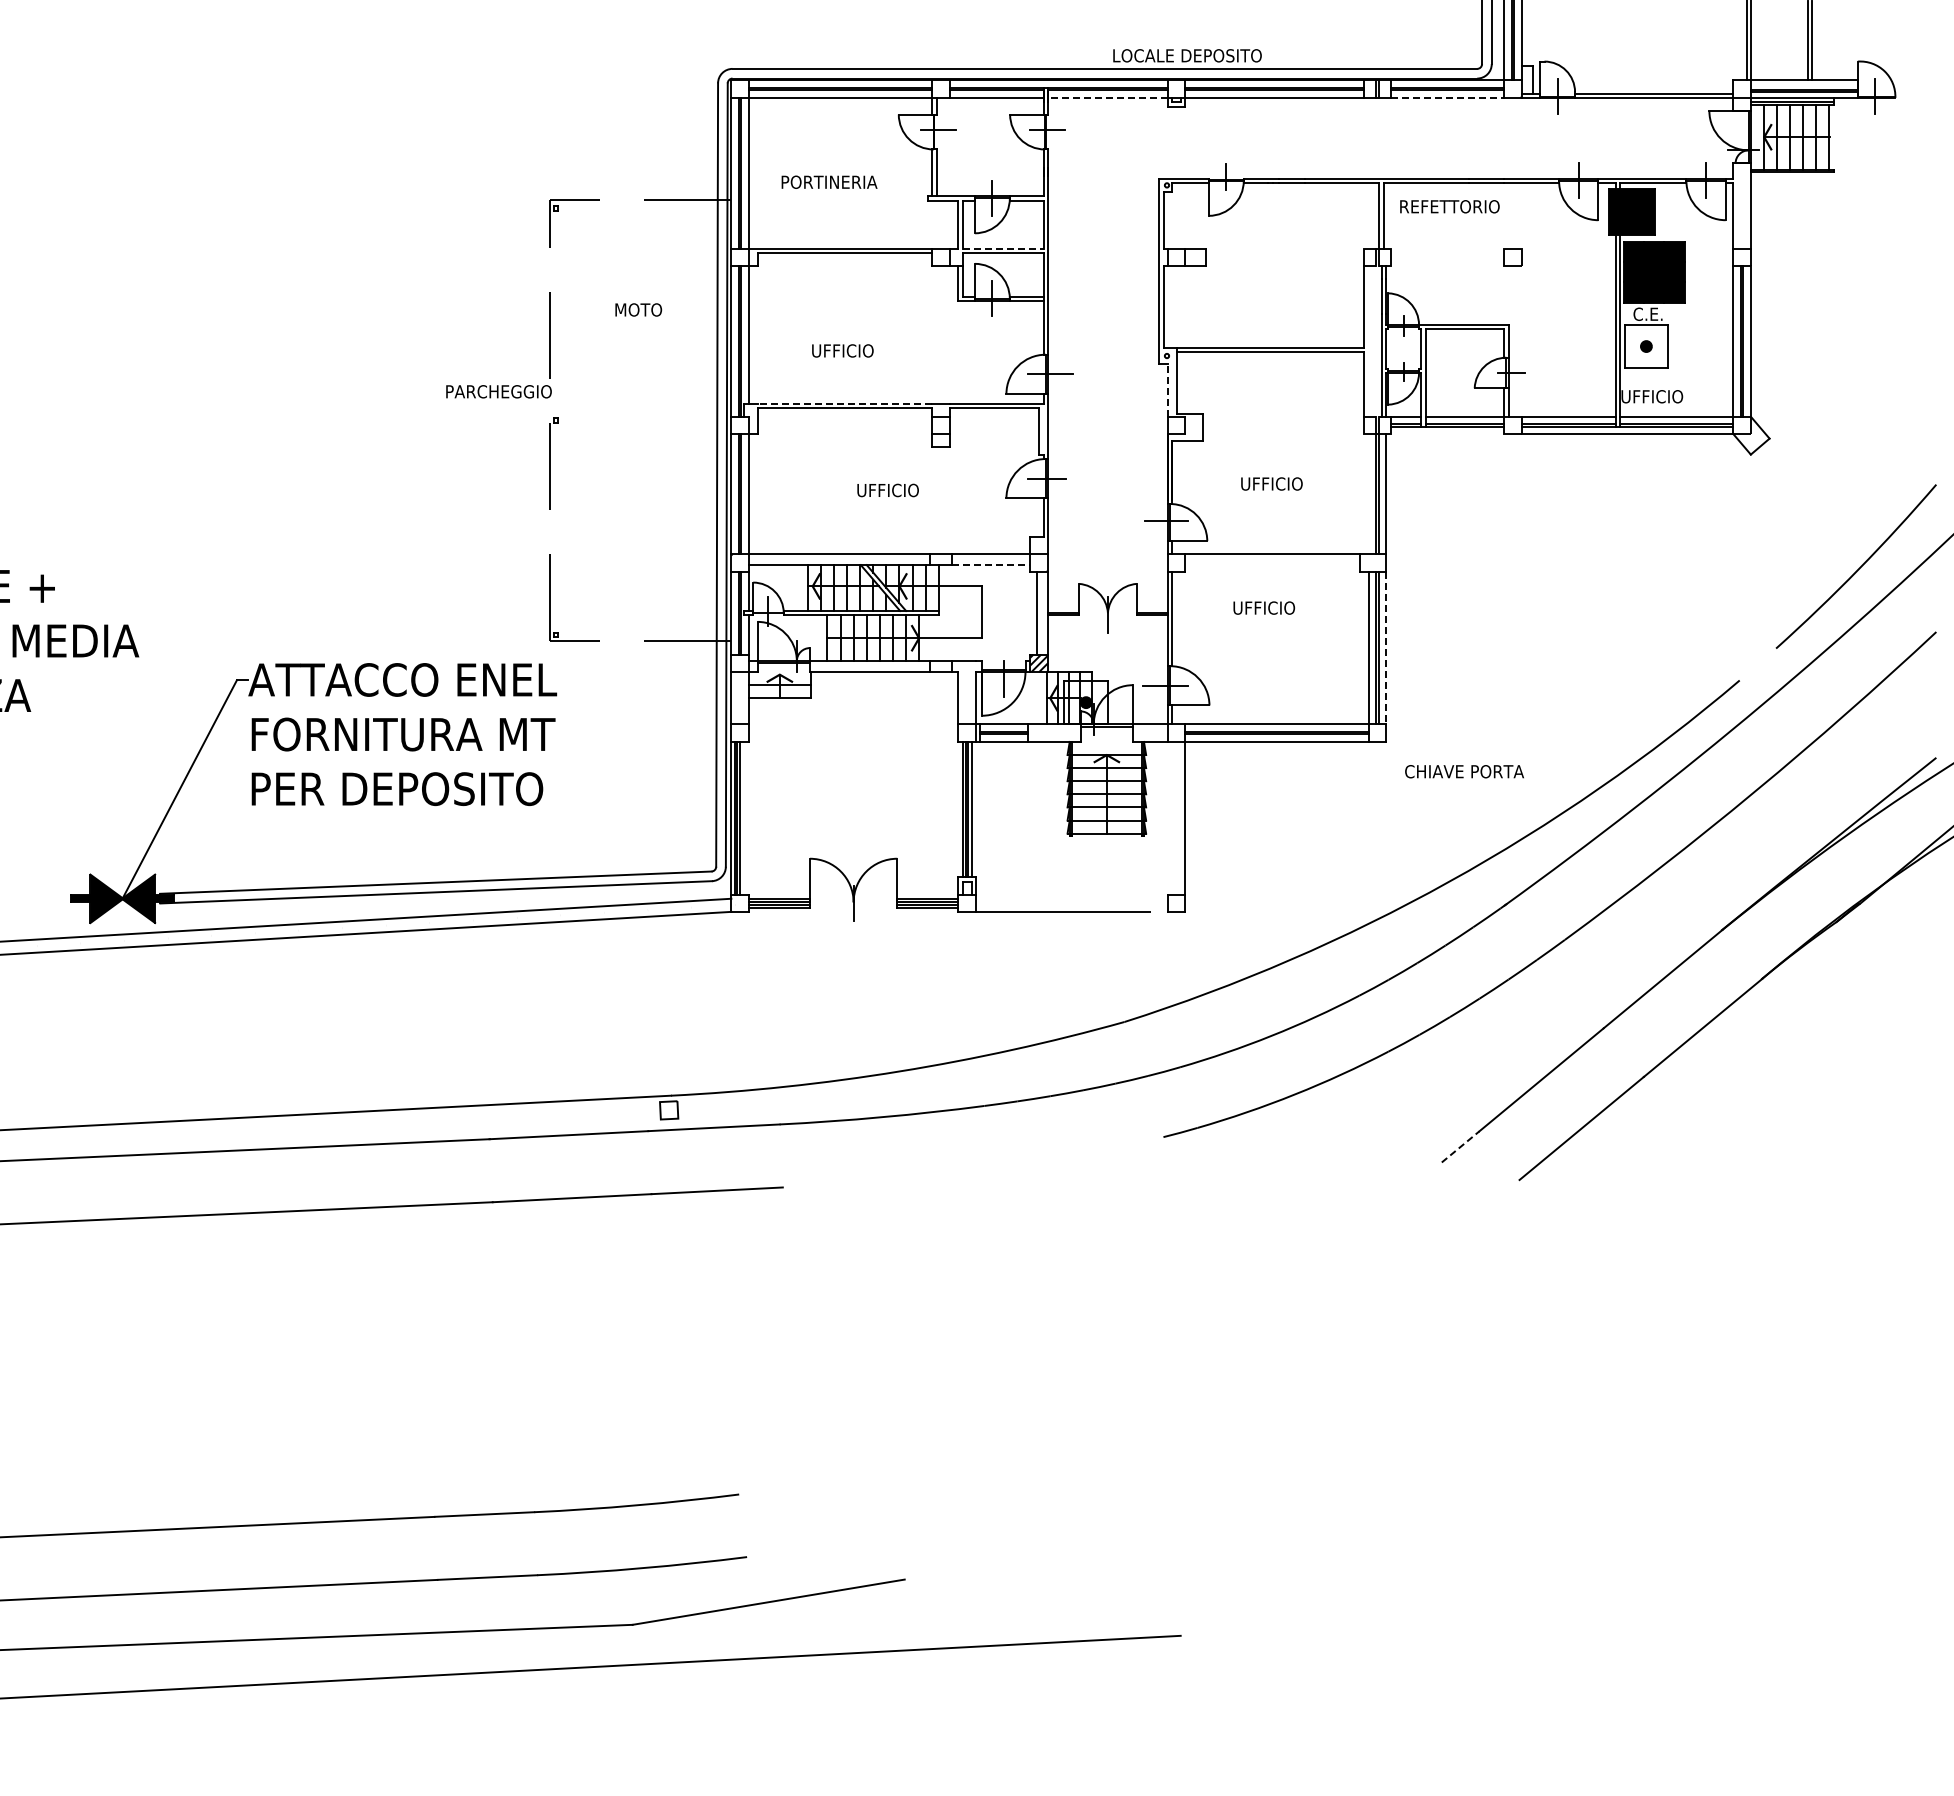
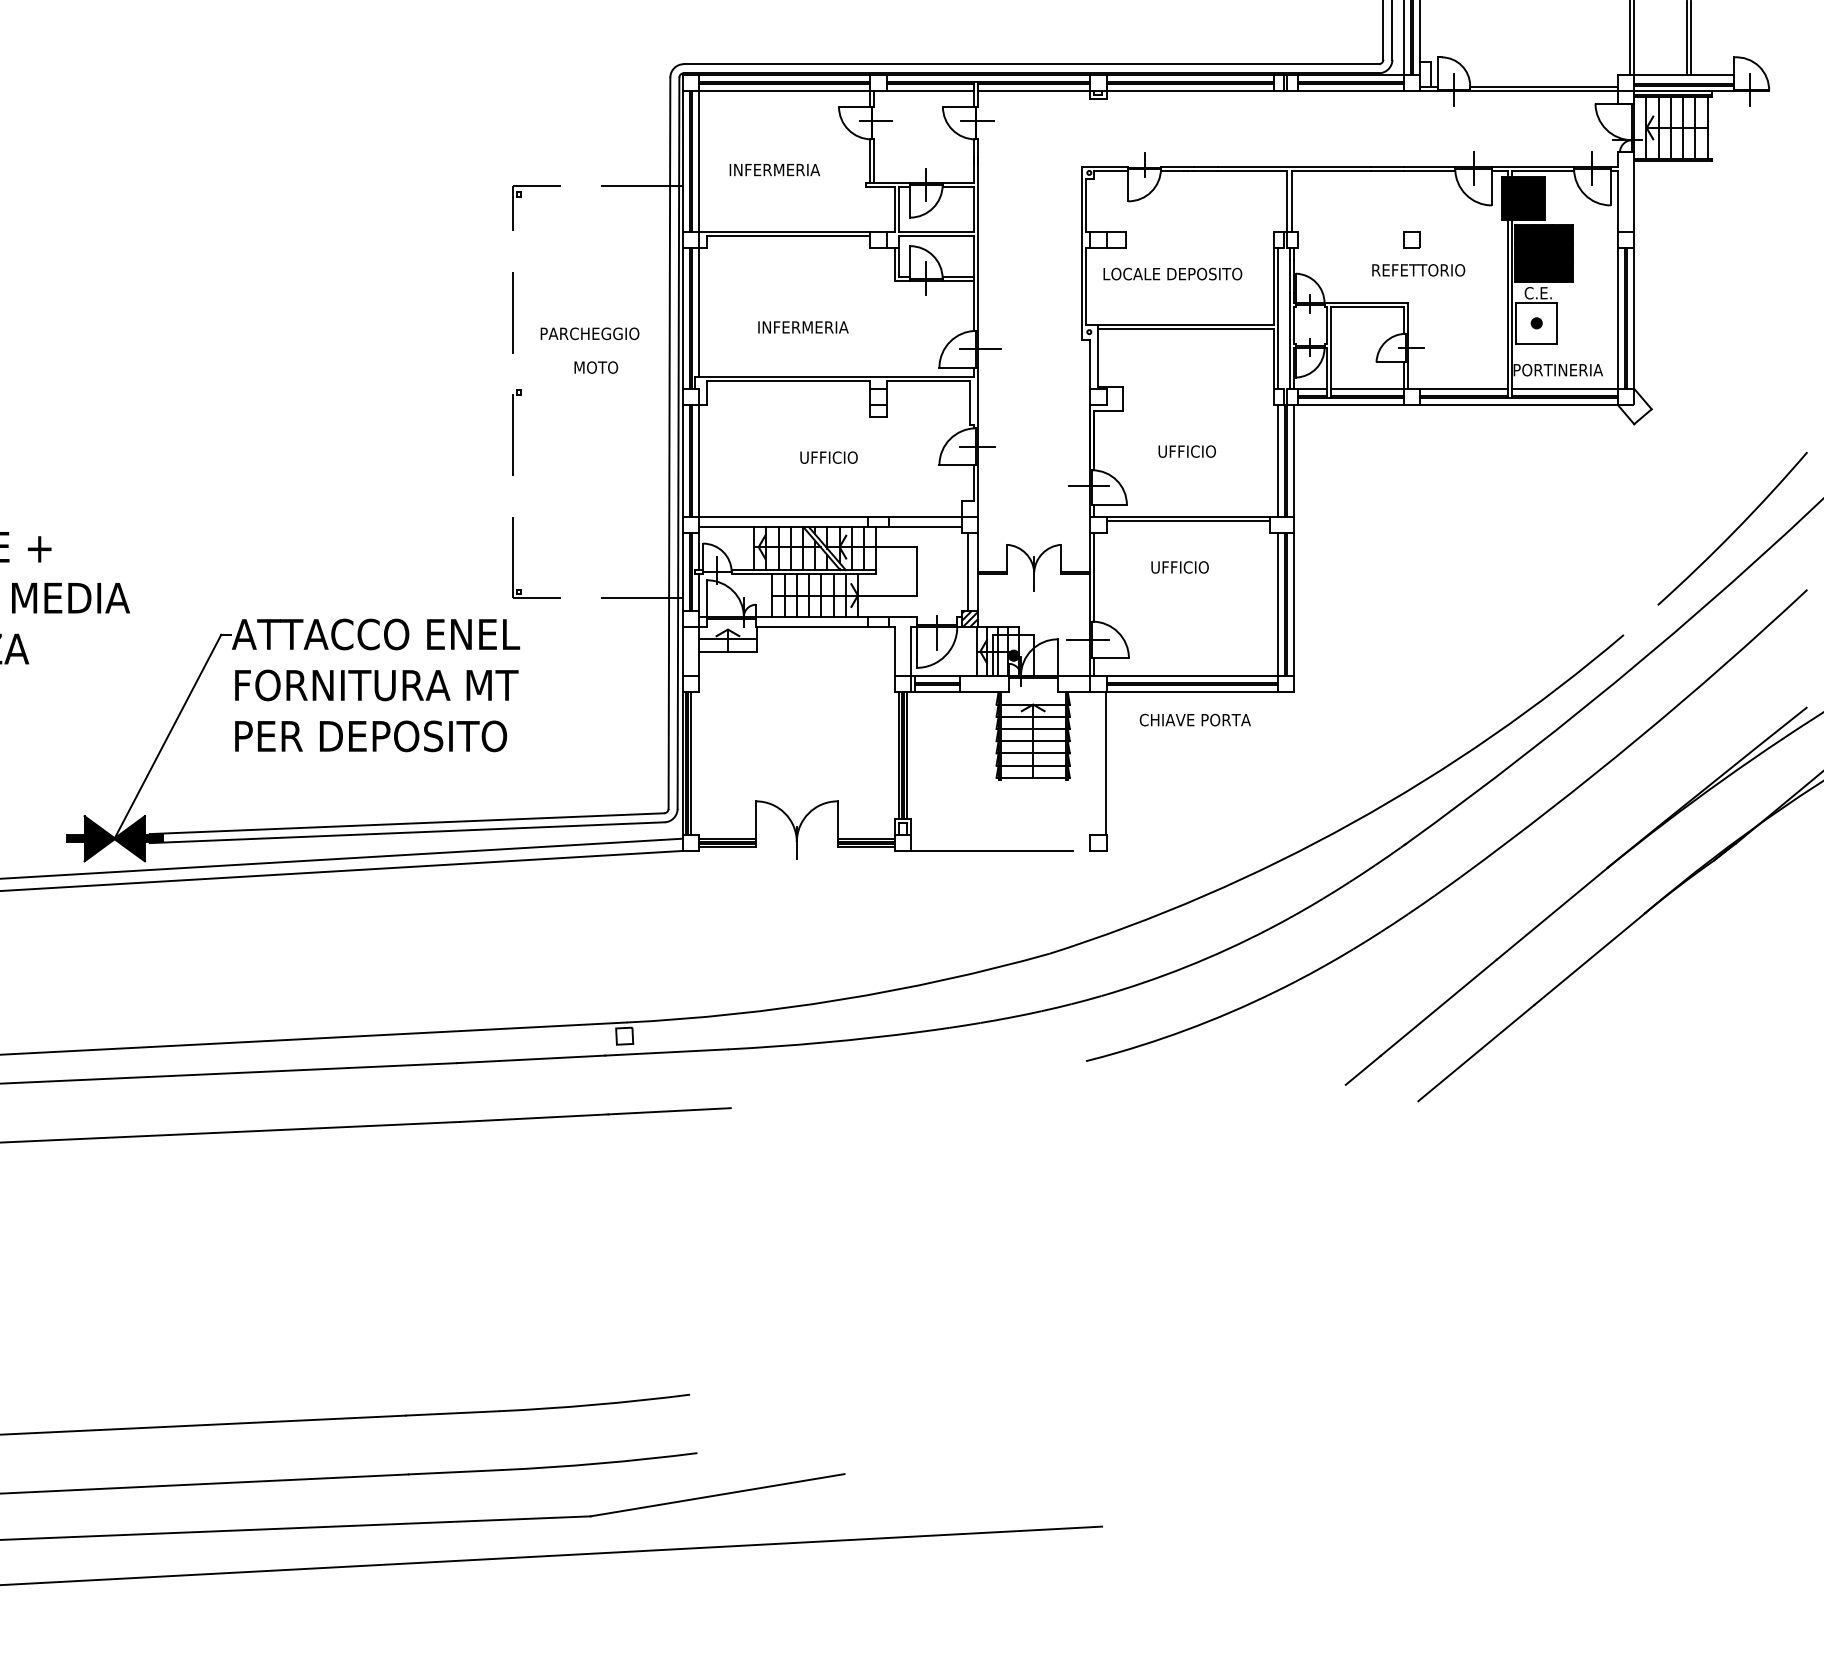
text: (1187, 55) -> (1172, 273), moved
line: (1107, 97) -> (1033, 90), dashed -> solid
line: (1447, 97) -> (1351, 90), dashed -> solid
text: (830, 181) -> (775, 169), PORTINERIA -> INFERMERIA
text: (1449, 206) -> (1418, 270), moved
line: (1003, 248) -> (936, 231), dashed -> solid
text: (638, 309) -> (596, 367), moved
line: (1368, 341) -> (1277, 318), added
text: (860, 350) -> (803, 327), UFFICIO -> INFERMERIA
line: (1167, 389) -> (1089, 363), dashed -> solid
text: (498, 391) -> (589, 333), moved
text: (1669, 396) -> (1558, 369), UFFICIO -> PORTINERIA
line: (844, 403) -> (788, 376), dashed -> solid
line: (1447, 434) -> (1351, 405), added
line: (1368, 494) -> (1277, 461), added
line: (1272, 558) -> (1187, 521), added
line: (991, 565) -> (925, 527), dashed -> solid
line: (1386, 648) -> (1294, 605), dashed -> solid
text: (1464, 771) -> (1195, 719), moved
line: (1460, 1146) -> (1363, 1069), dashed -> solid

